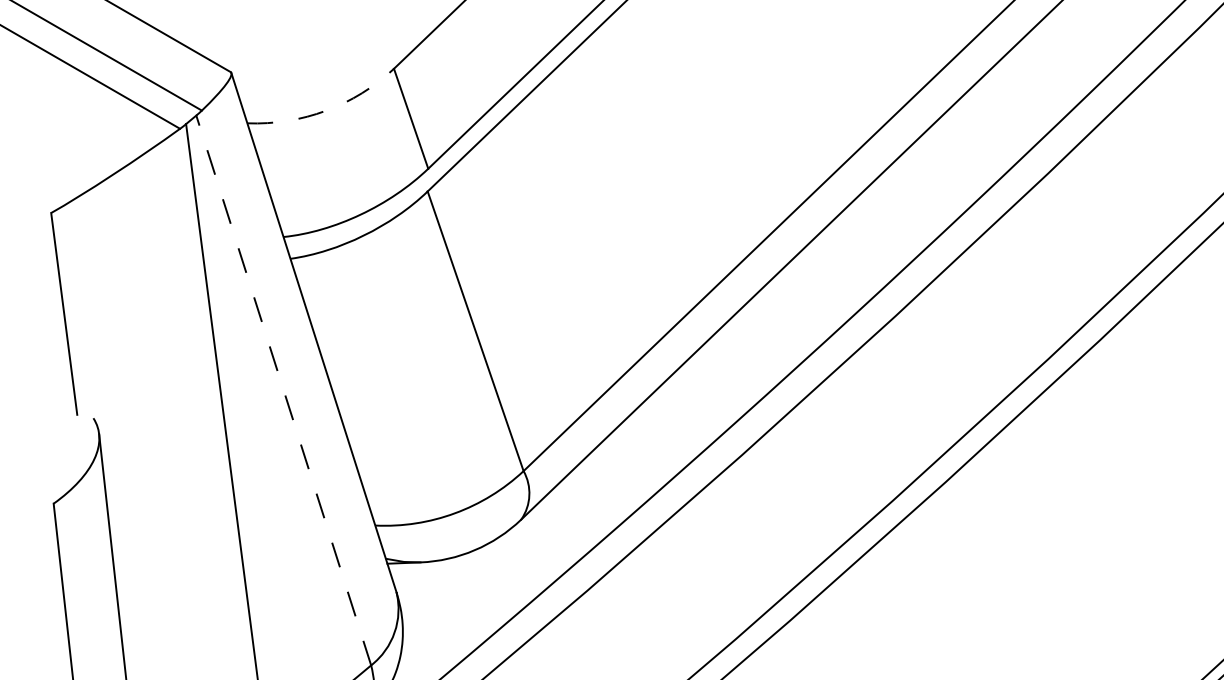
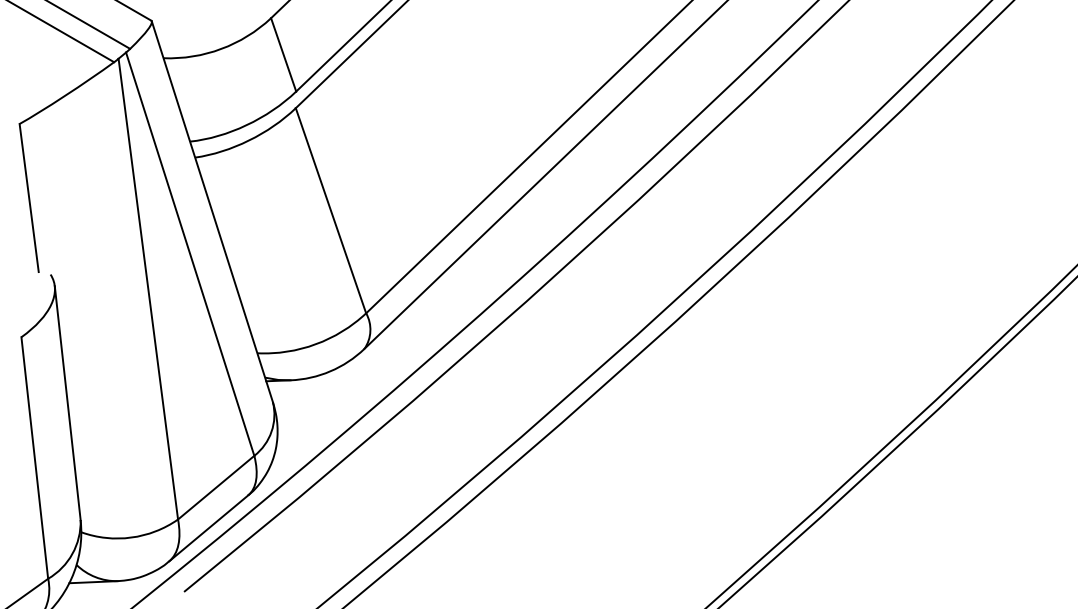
arc: (326, 110) -> (221, 48), dashed -> solid
line: (284, 390) -> (190, 254), dashed -> solid

